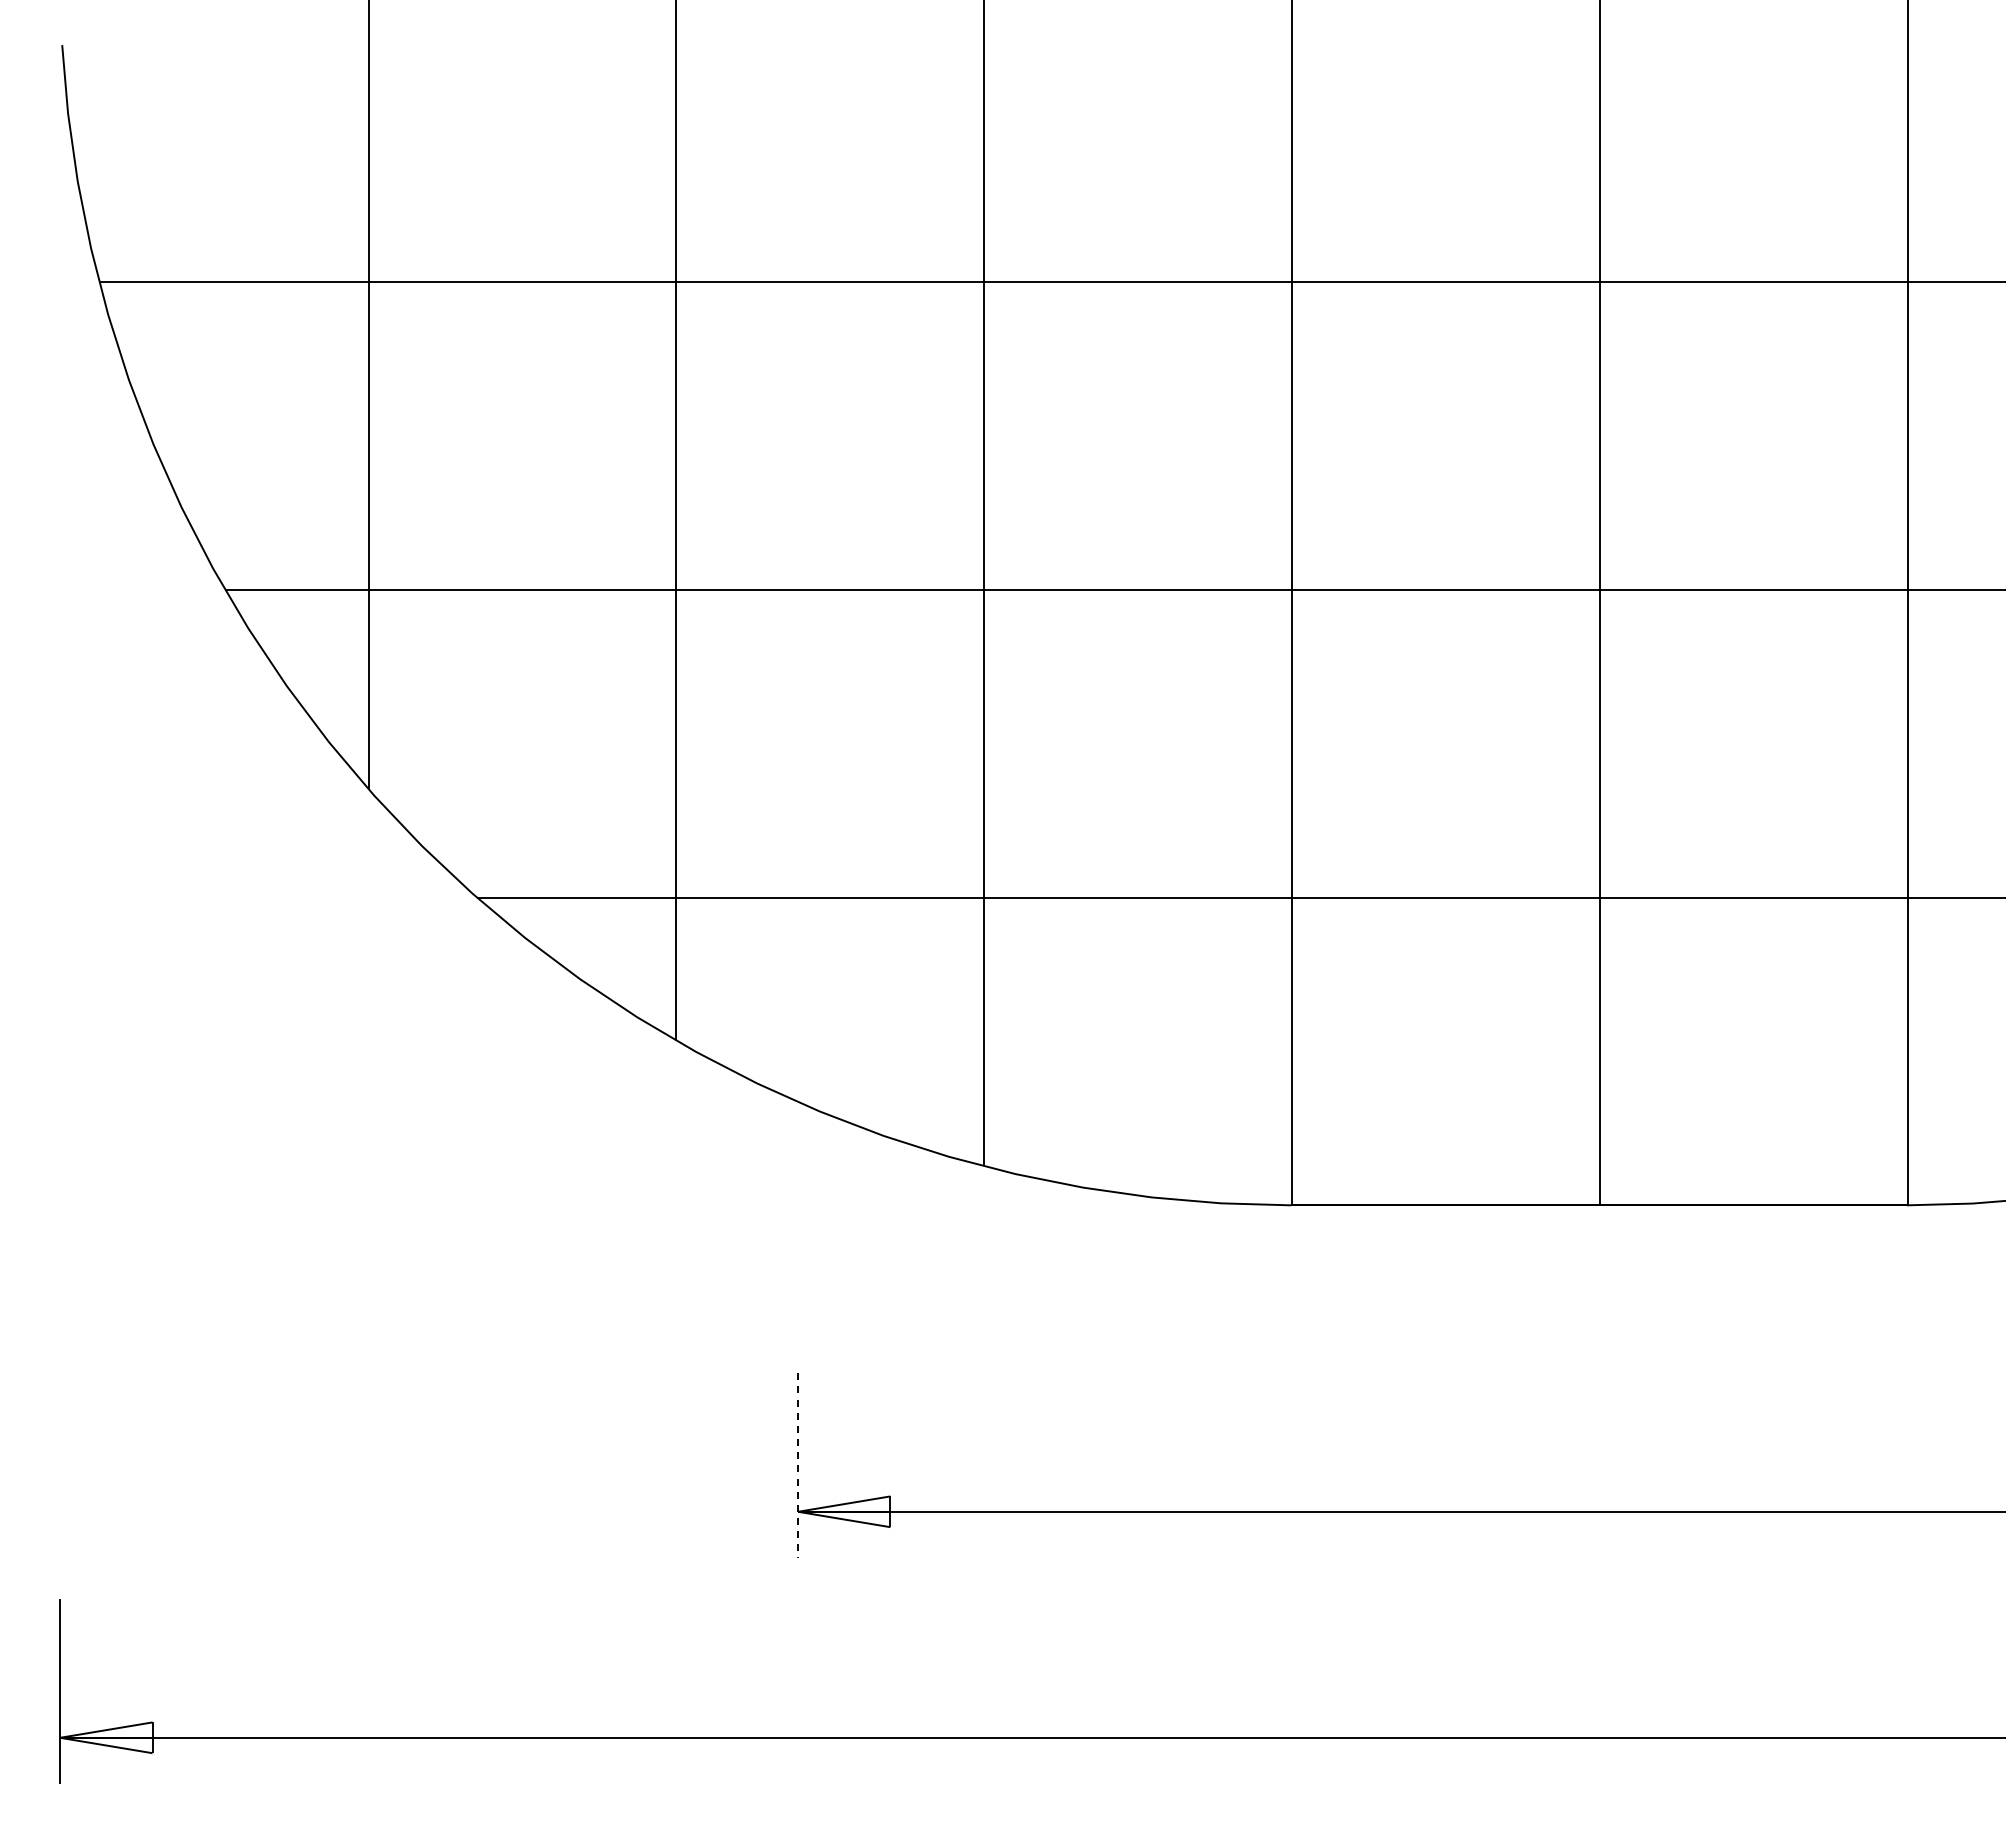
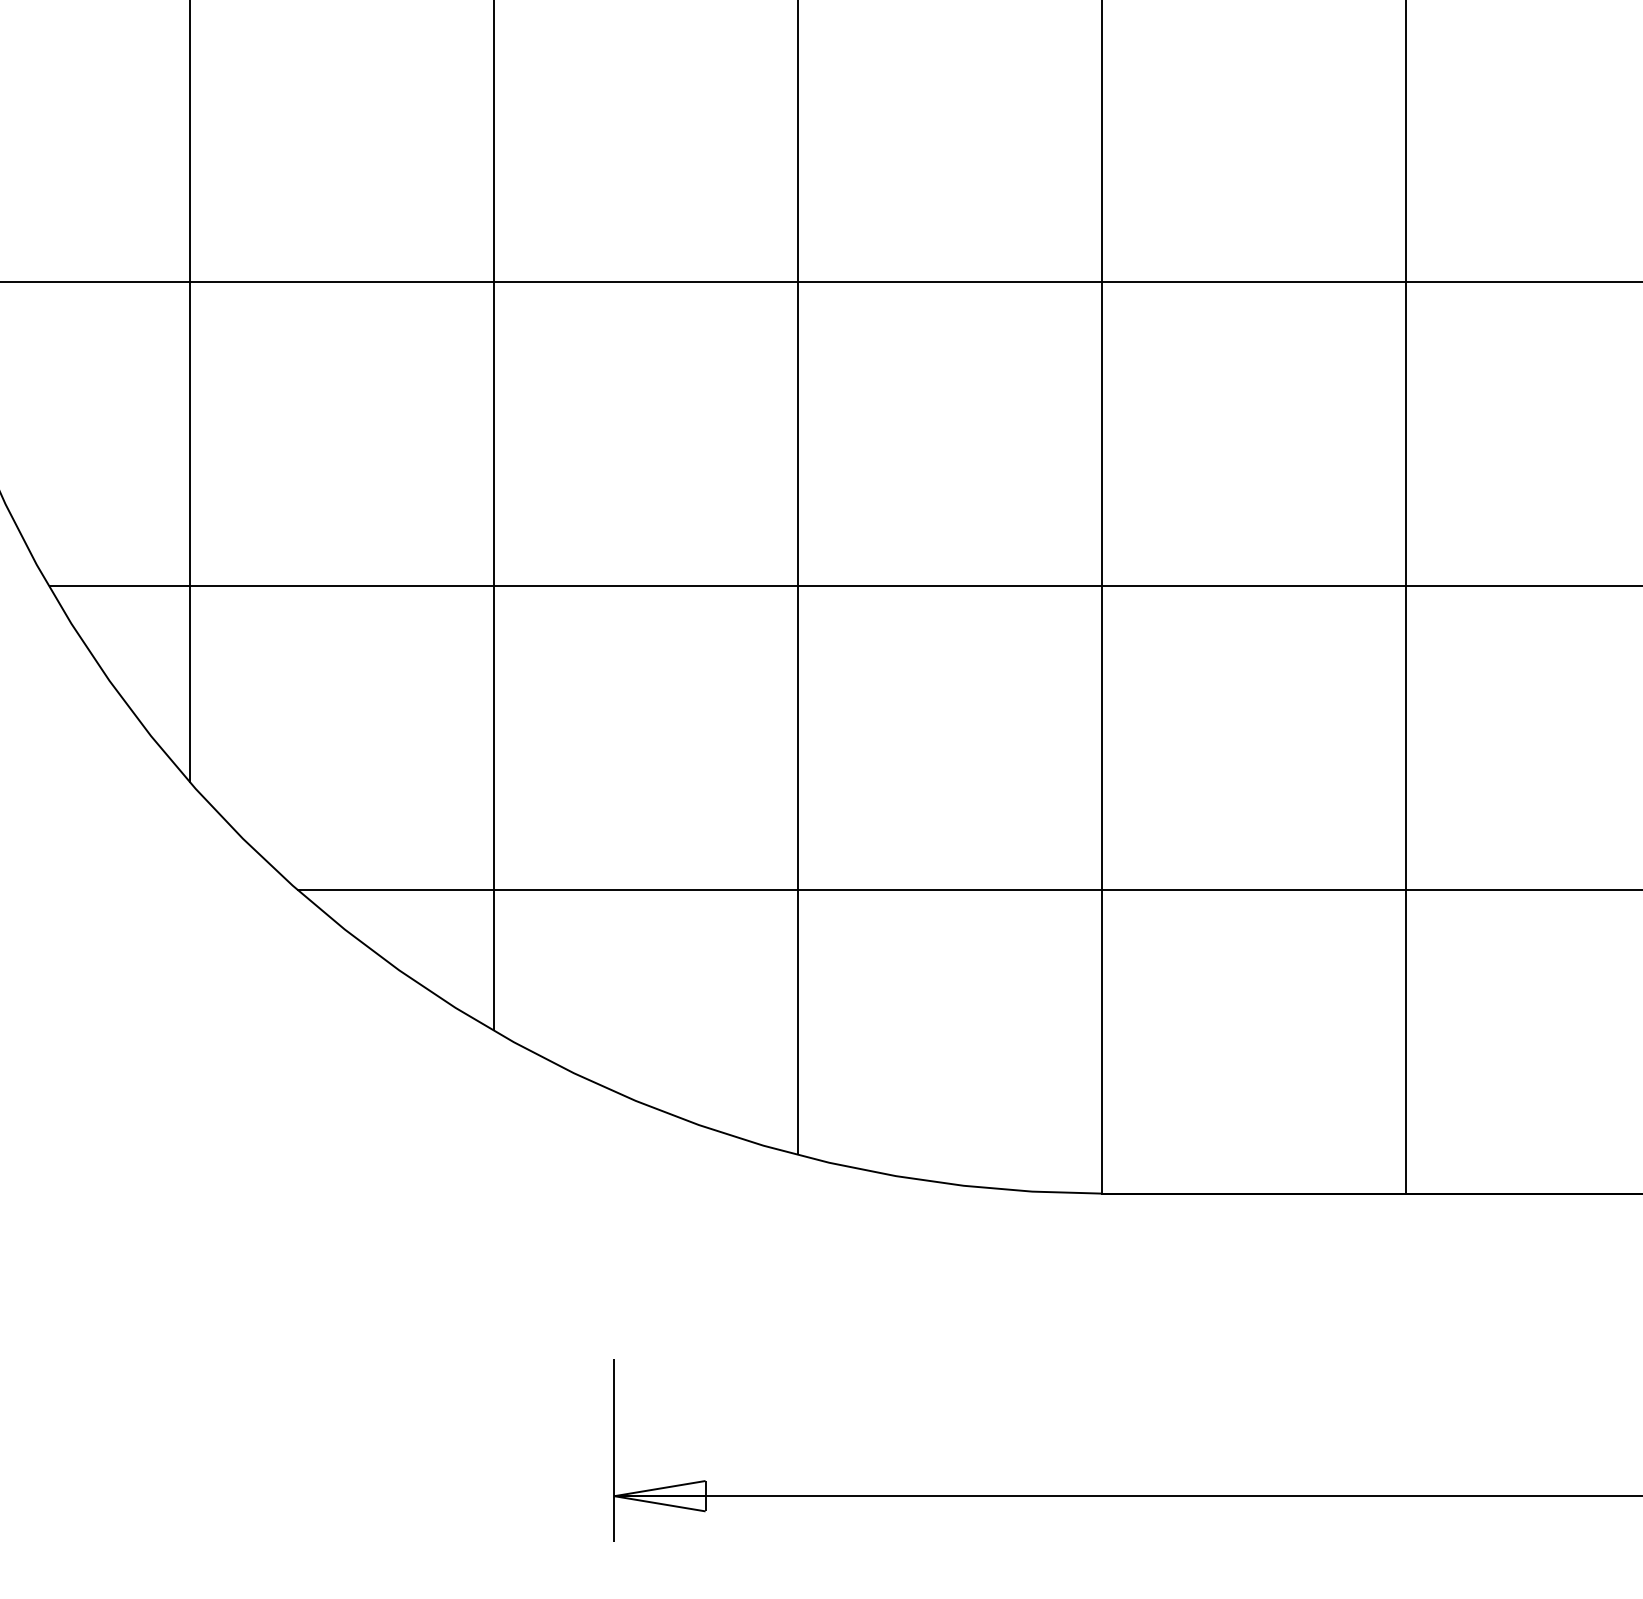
line: (798, 1466) -> (614, 1451), dashed -> solid

